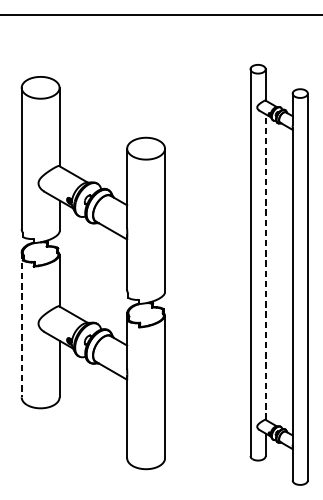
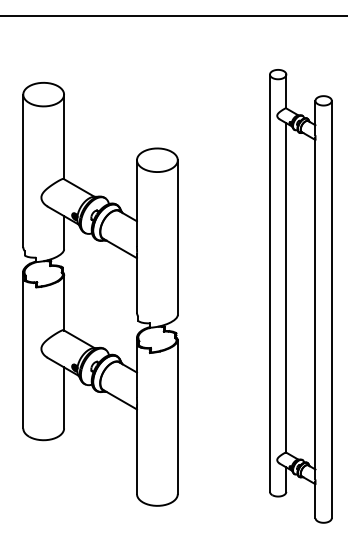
line: (265, 266) -> (286, 287), dashed -> solid
line: (21, 325) -> (23, 350), dashed -> solid

